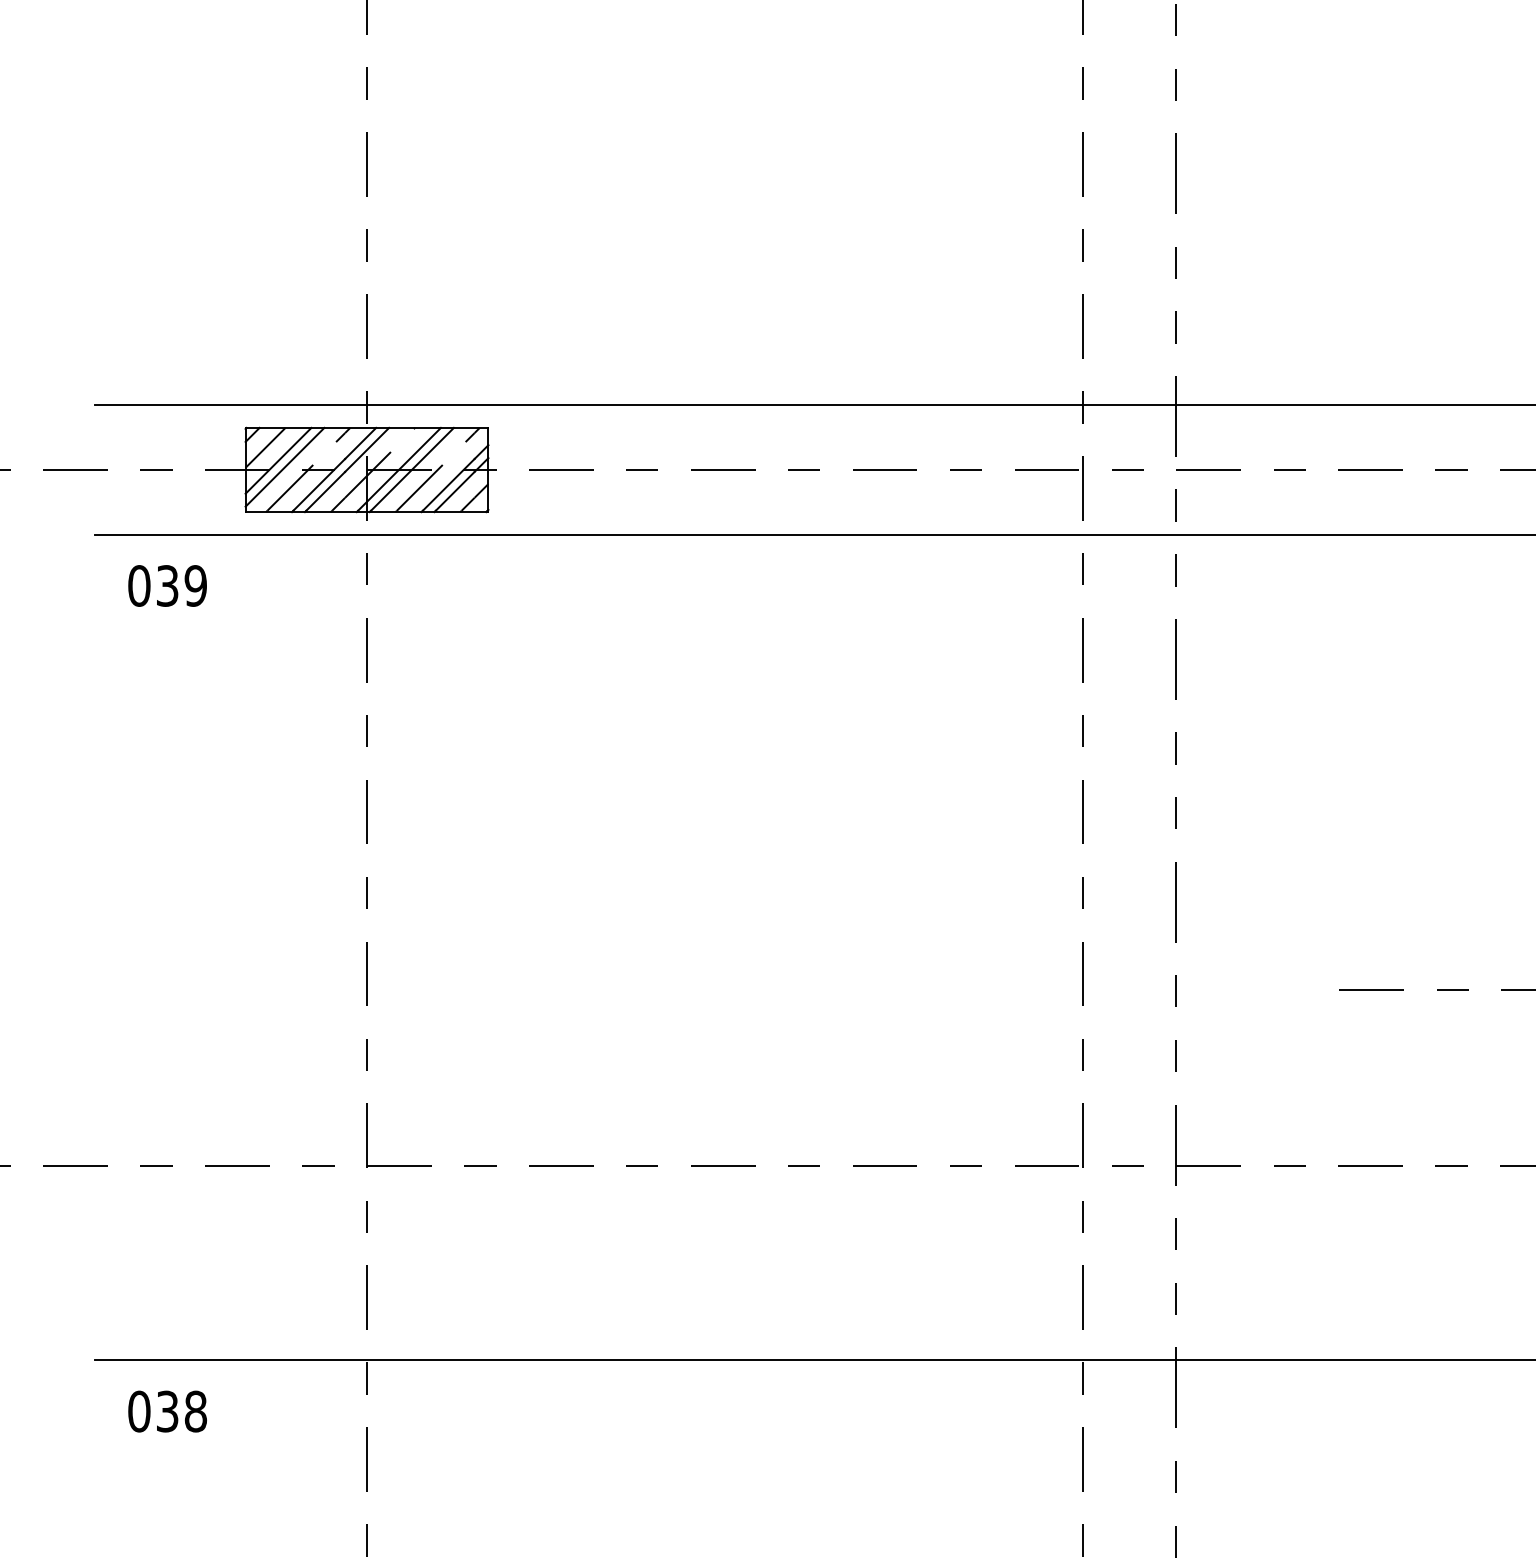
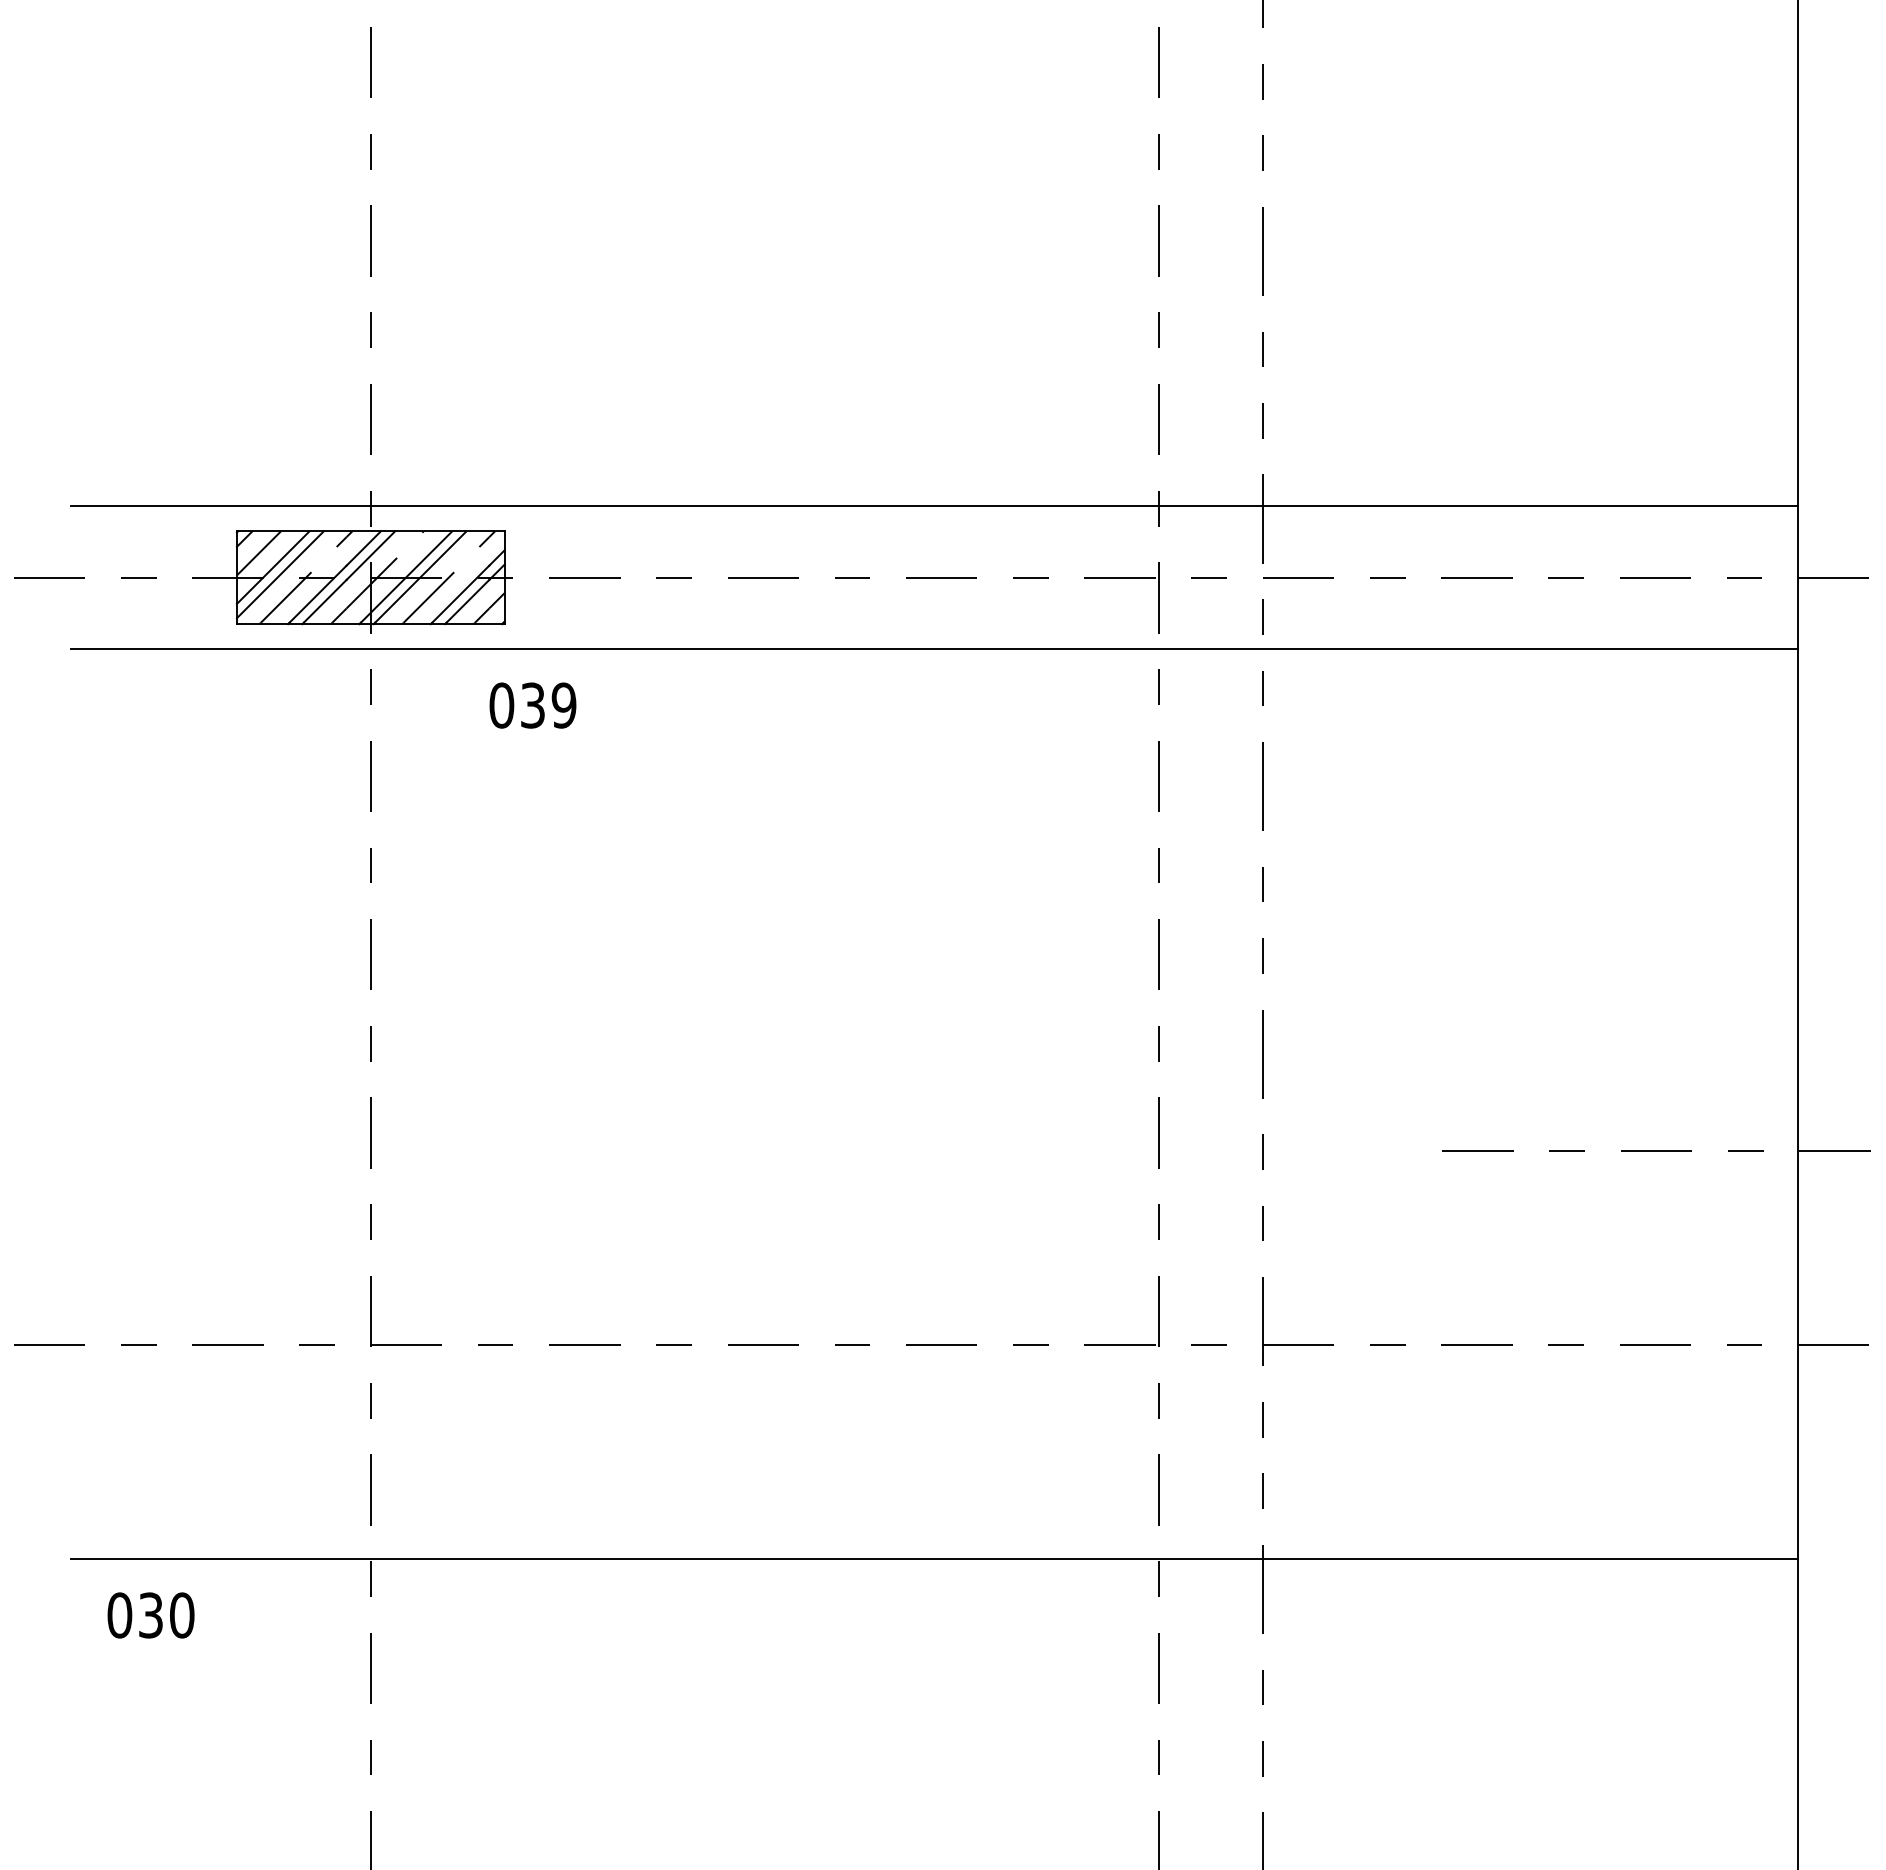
text: (167, 585) -> (532, 705), moved
text: (196, 1411) -> (182, 1615), 038 -> 030

